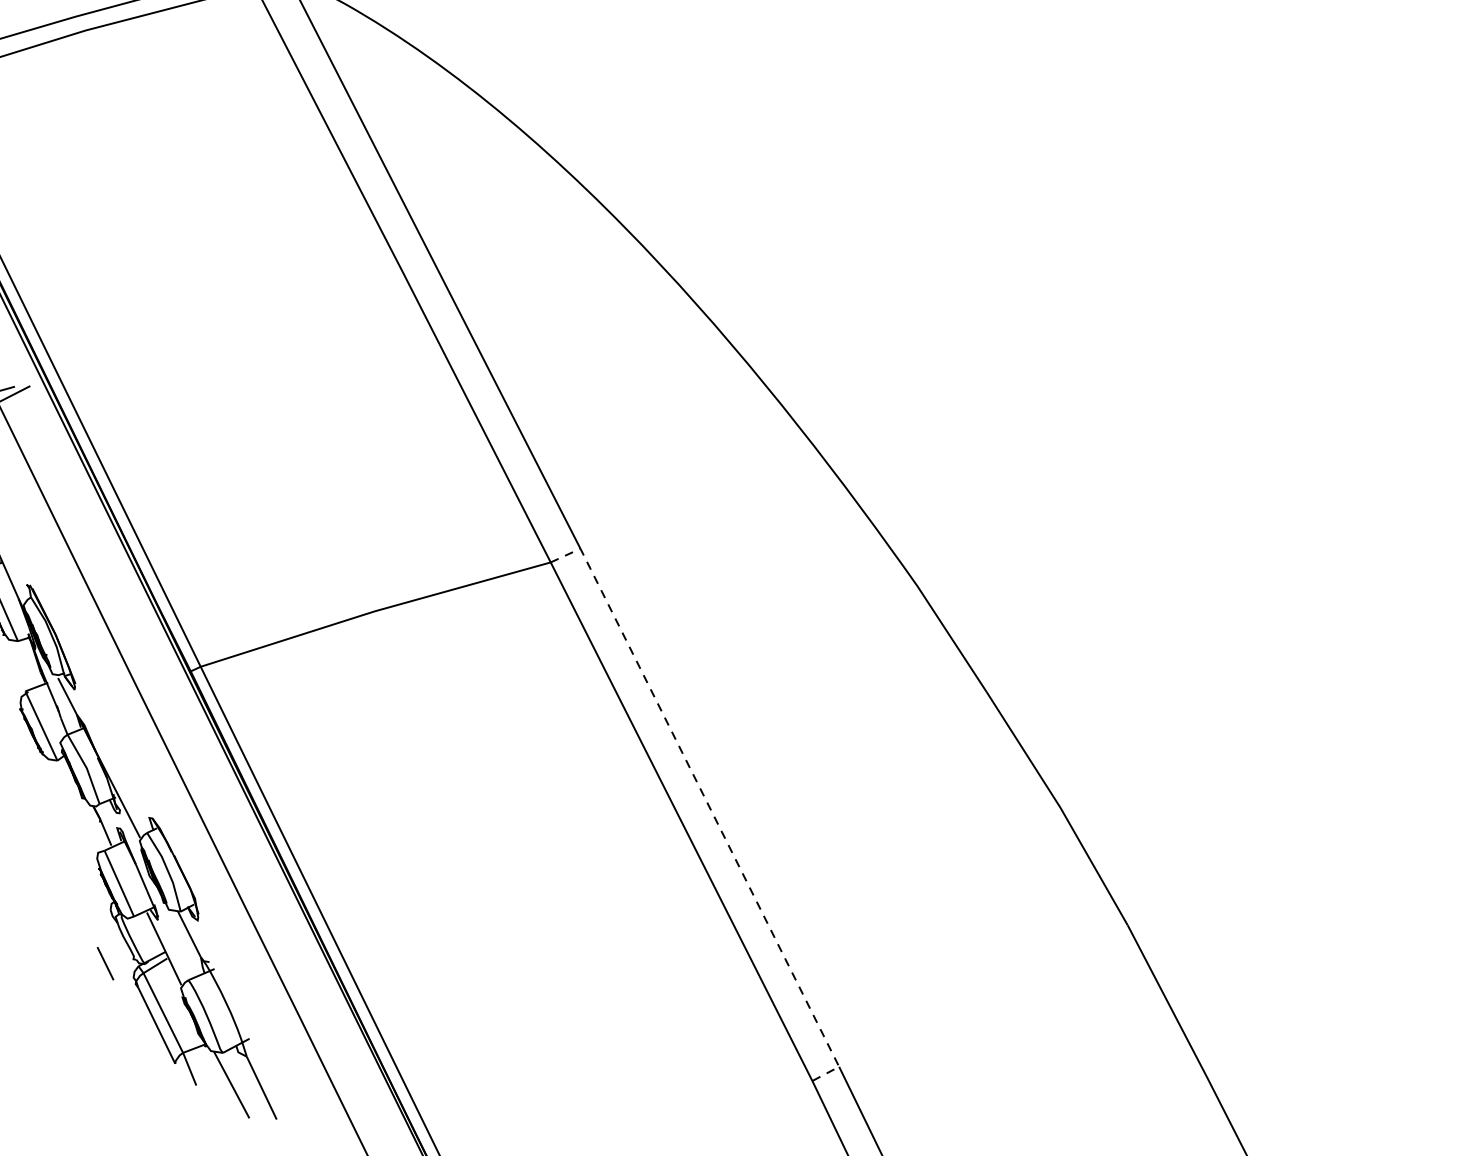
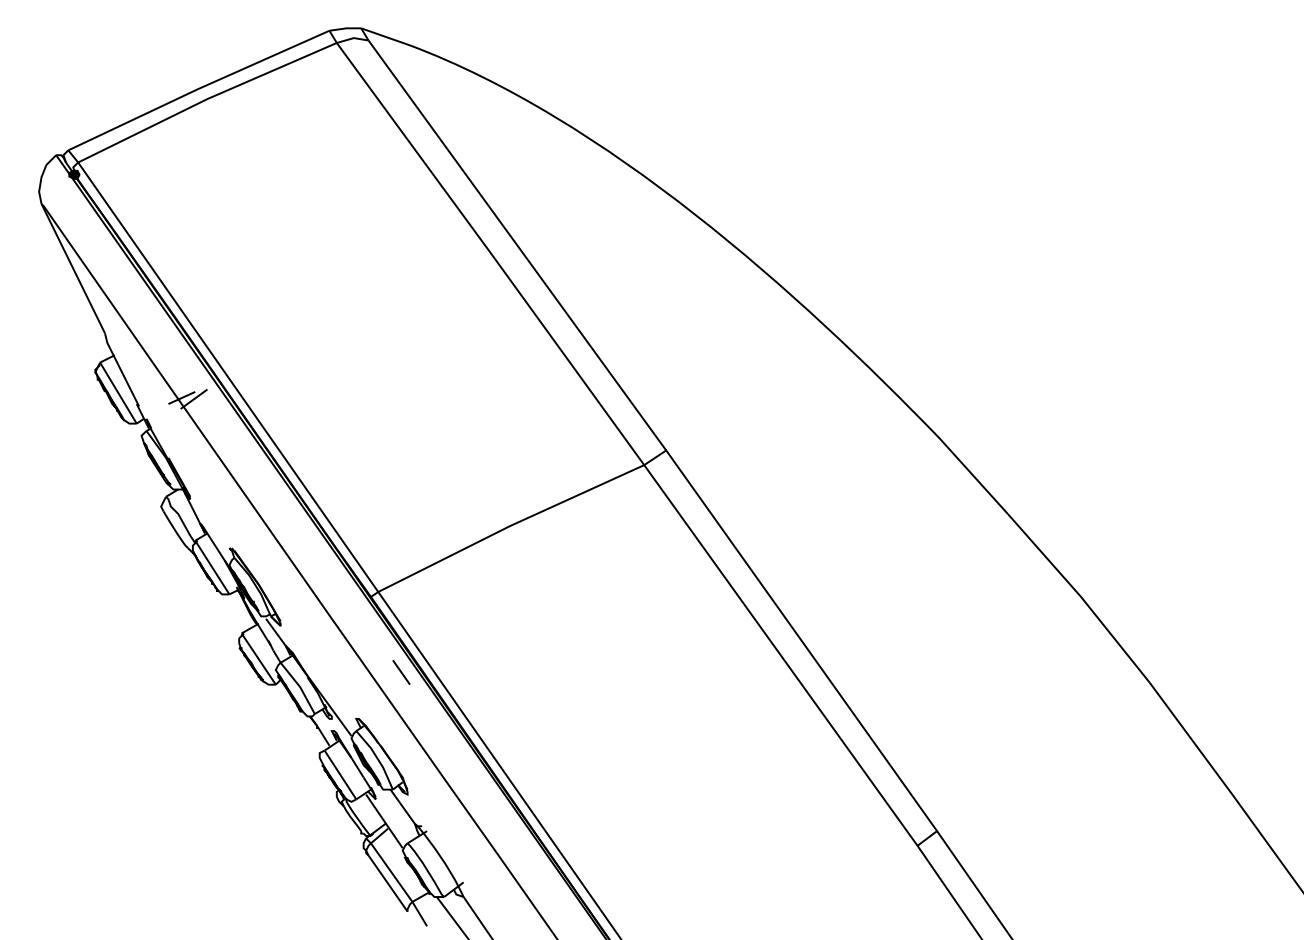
line: (709, 806) -> (801, 639), dashed -> solid
line: (105, 963) -> (401, 672), moved

